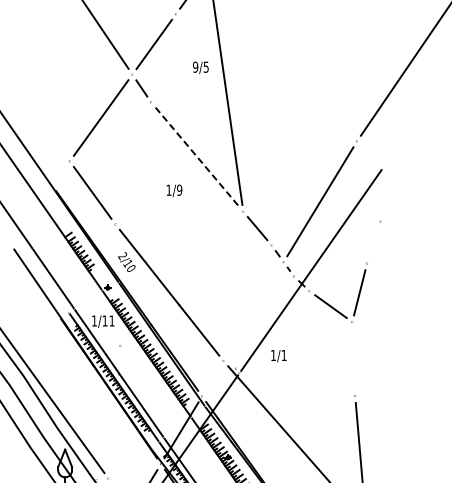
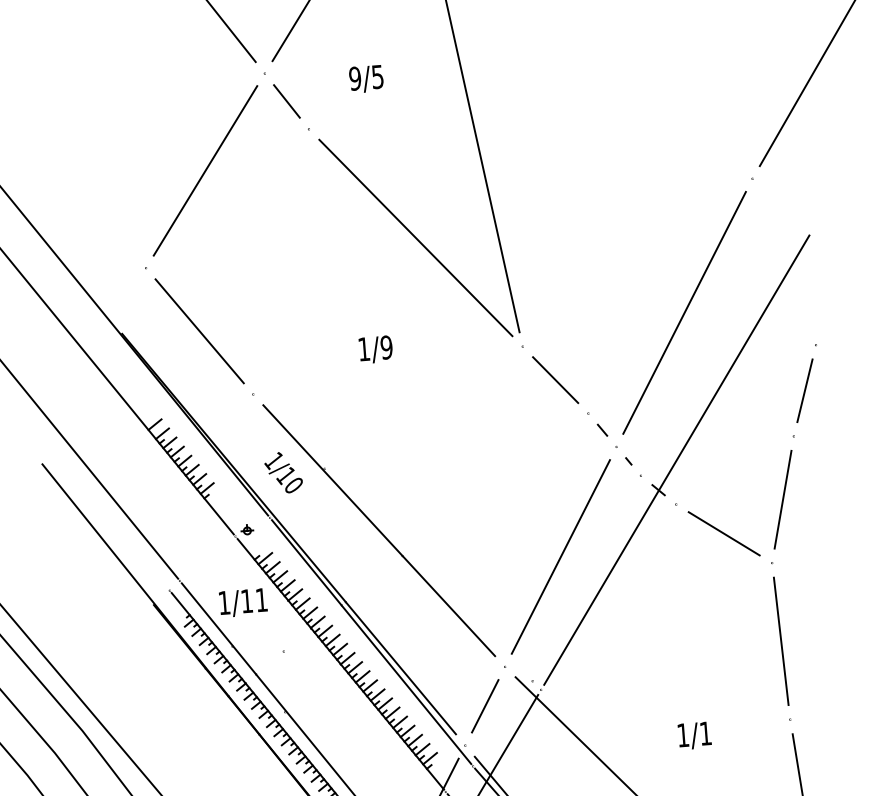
text: (200, 67) -> (365, 78), moved
line: (197, 157) -> (416, 238), dashed -> solid
text: (174, 190) -> (375, 348), moved
line: (373, 242) -> (804, 390), added
text: (122, 255) -> (273, 459), 2/10 -> 1/10
line: (253, 311) -> (560, 556), added
text: (278, 356) -> (693, 736), moved
line: (353, 358) -> (780, 640), added
line: (212, 378) -> (484, 705), added

